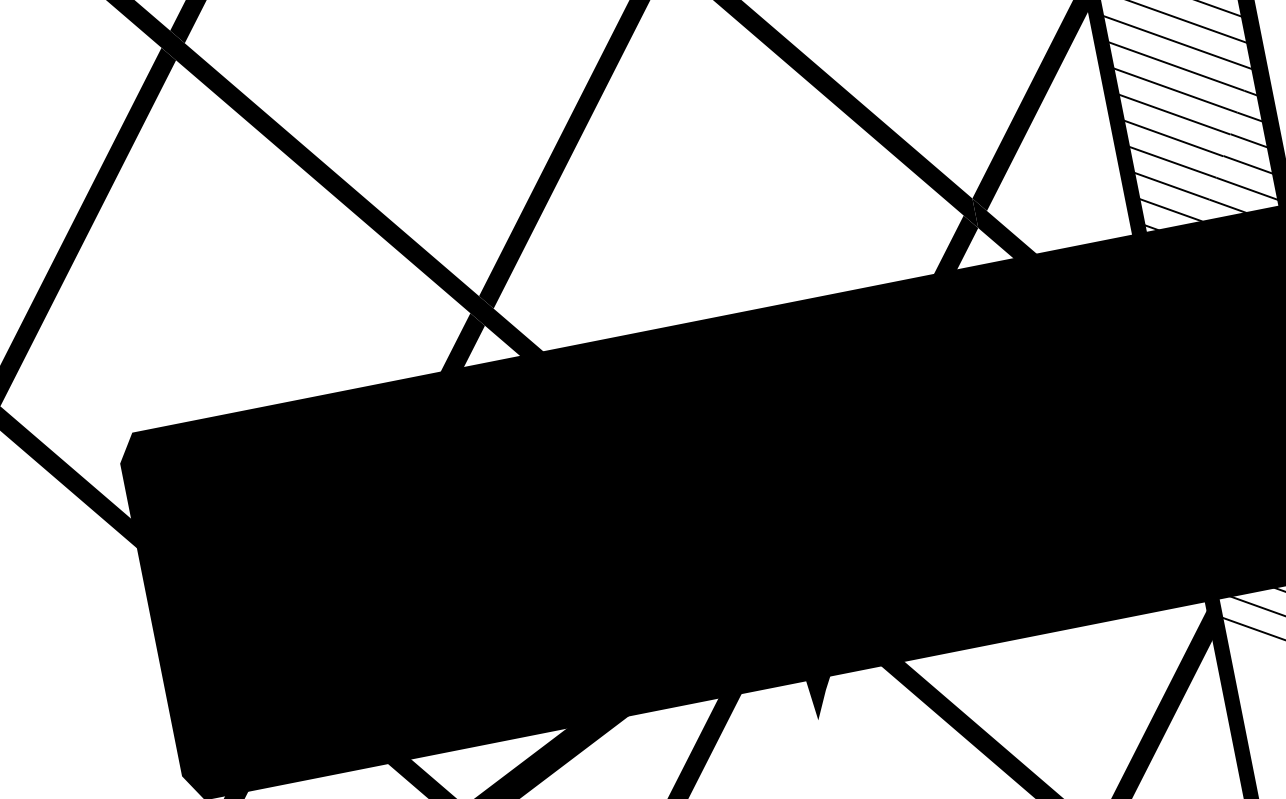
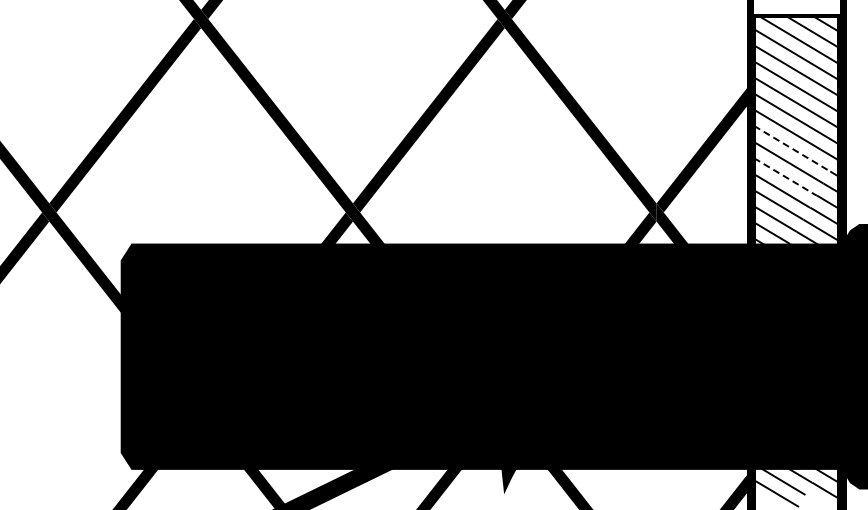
line: (1175, 65) -> (792, 148), solid -> dashed
line: (1173, 113) -> (785, 176), solid -> dashed

